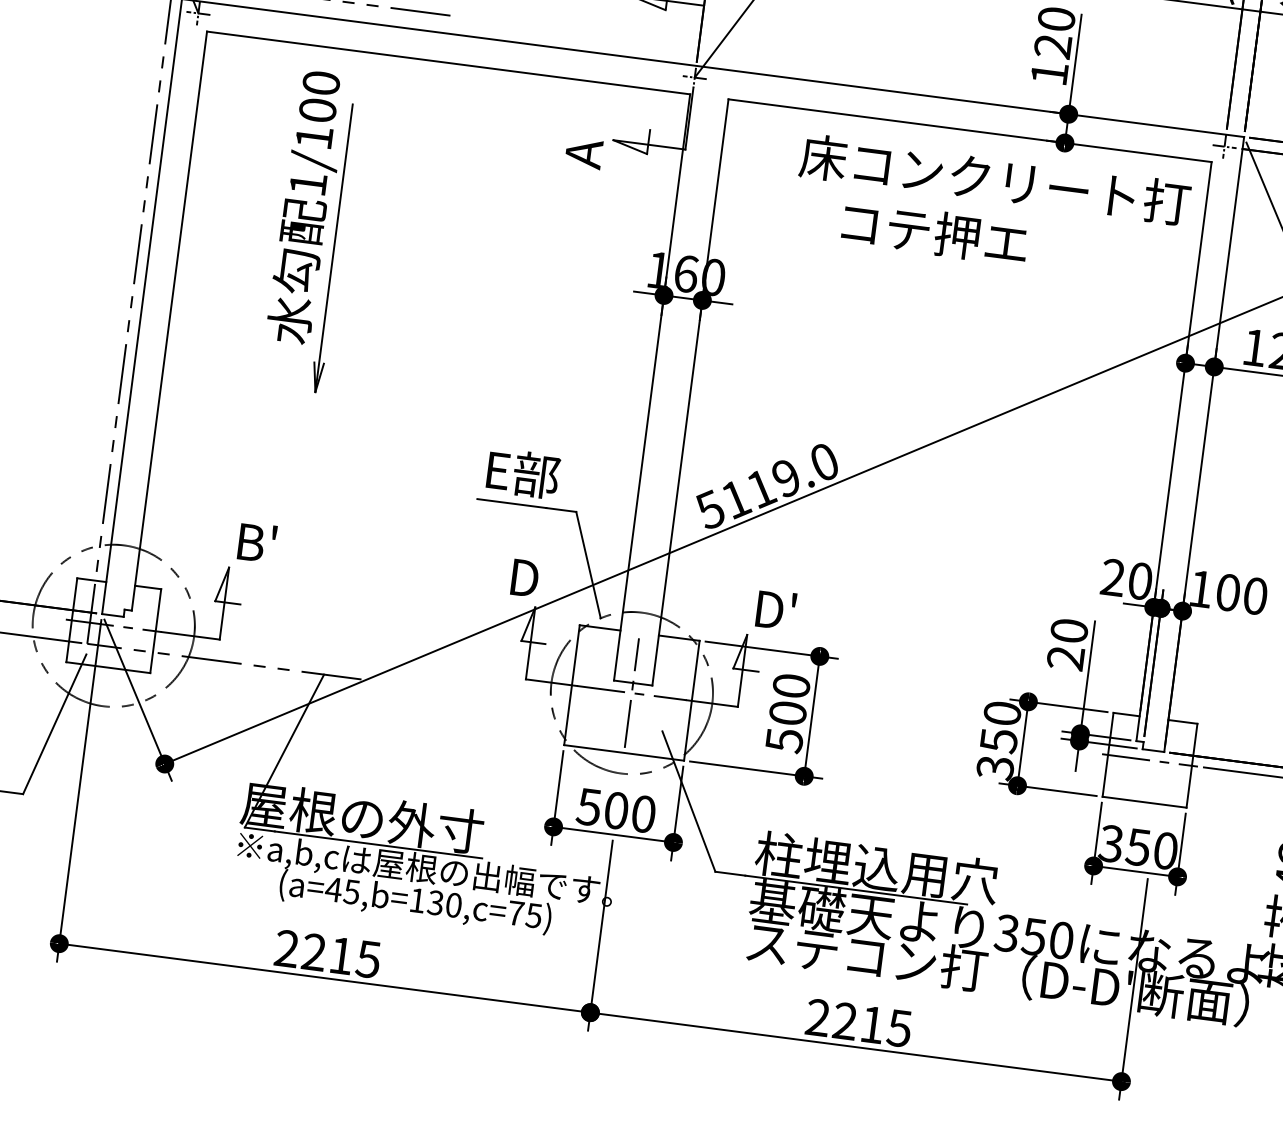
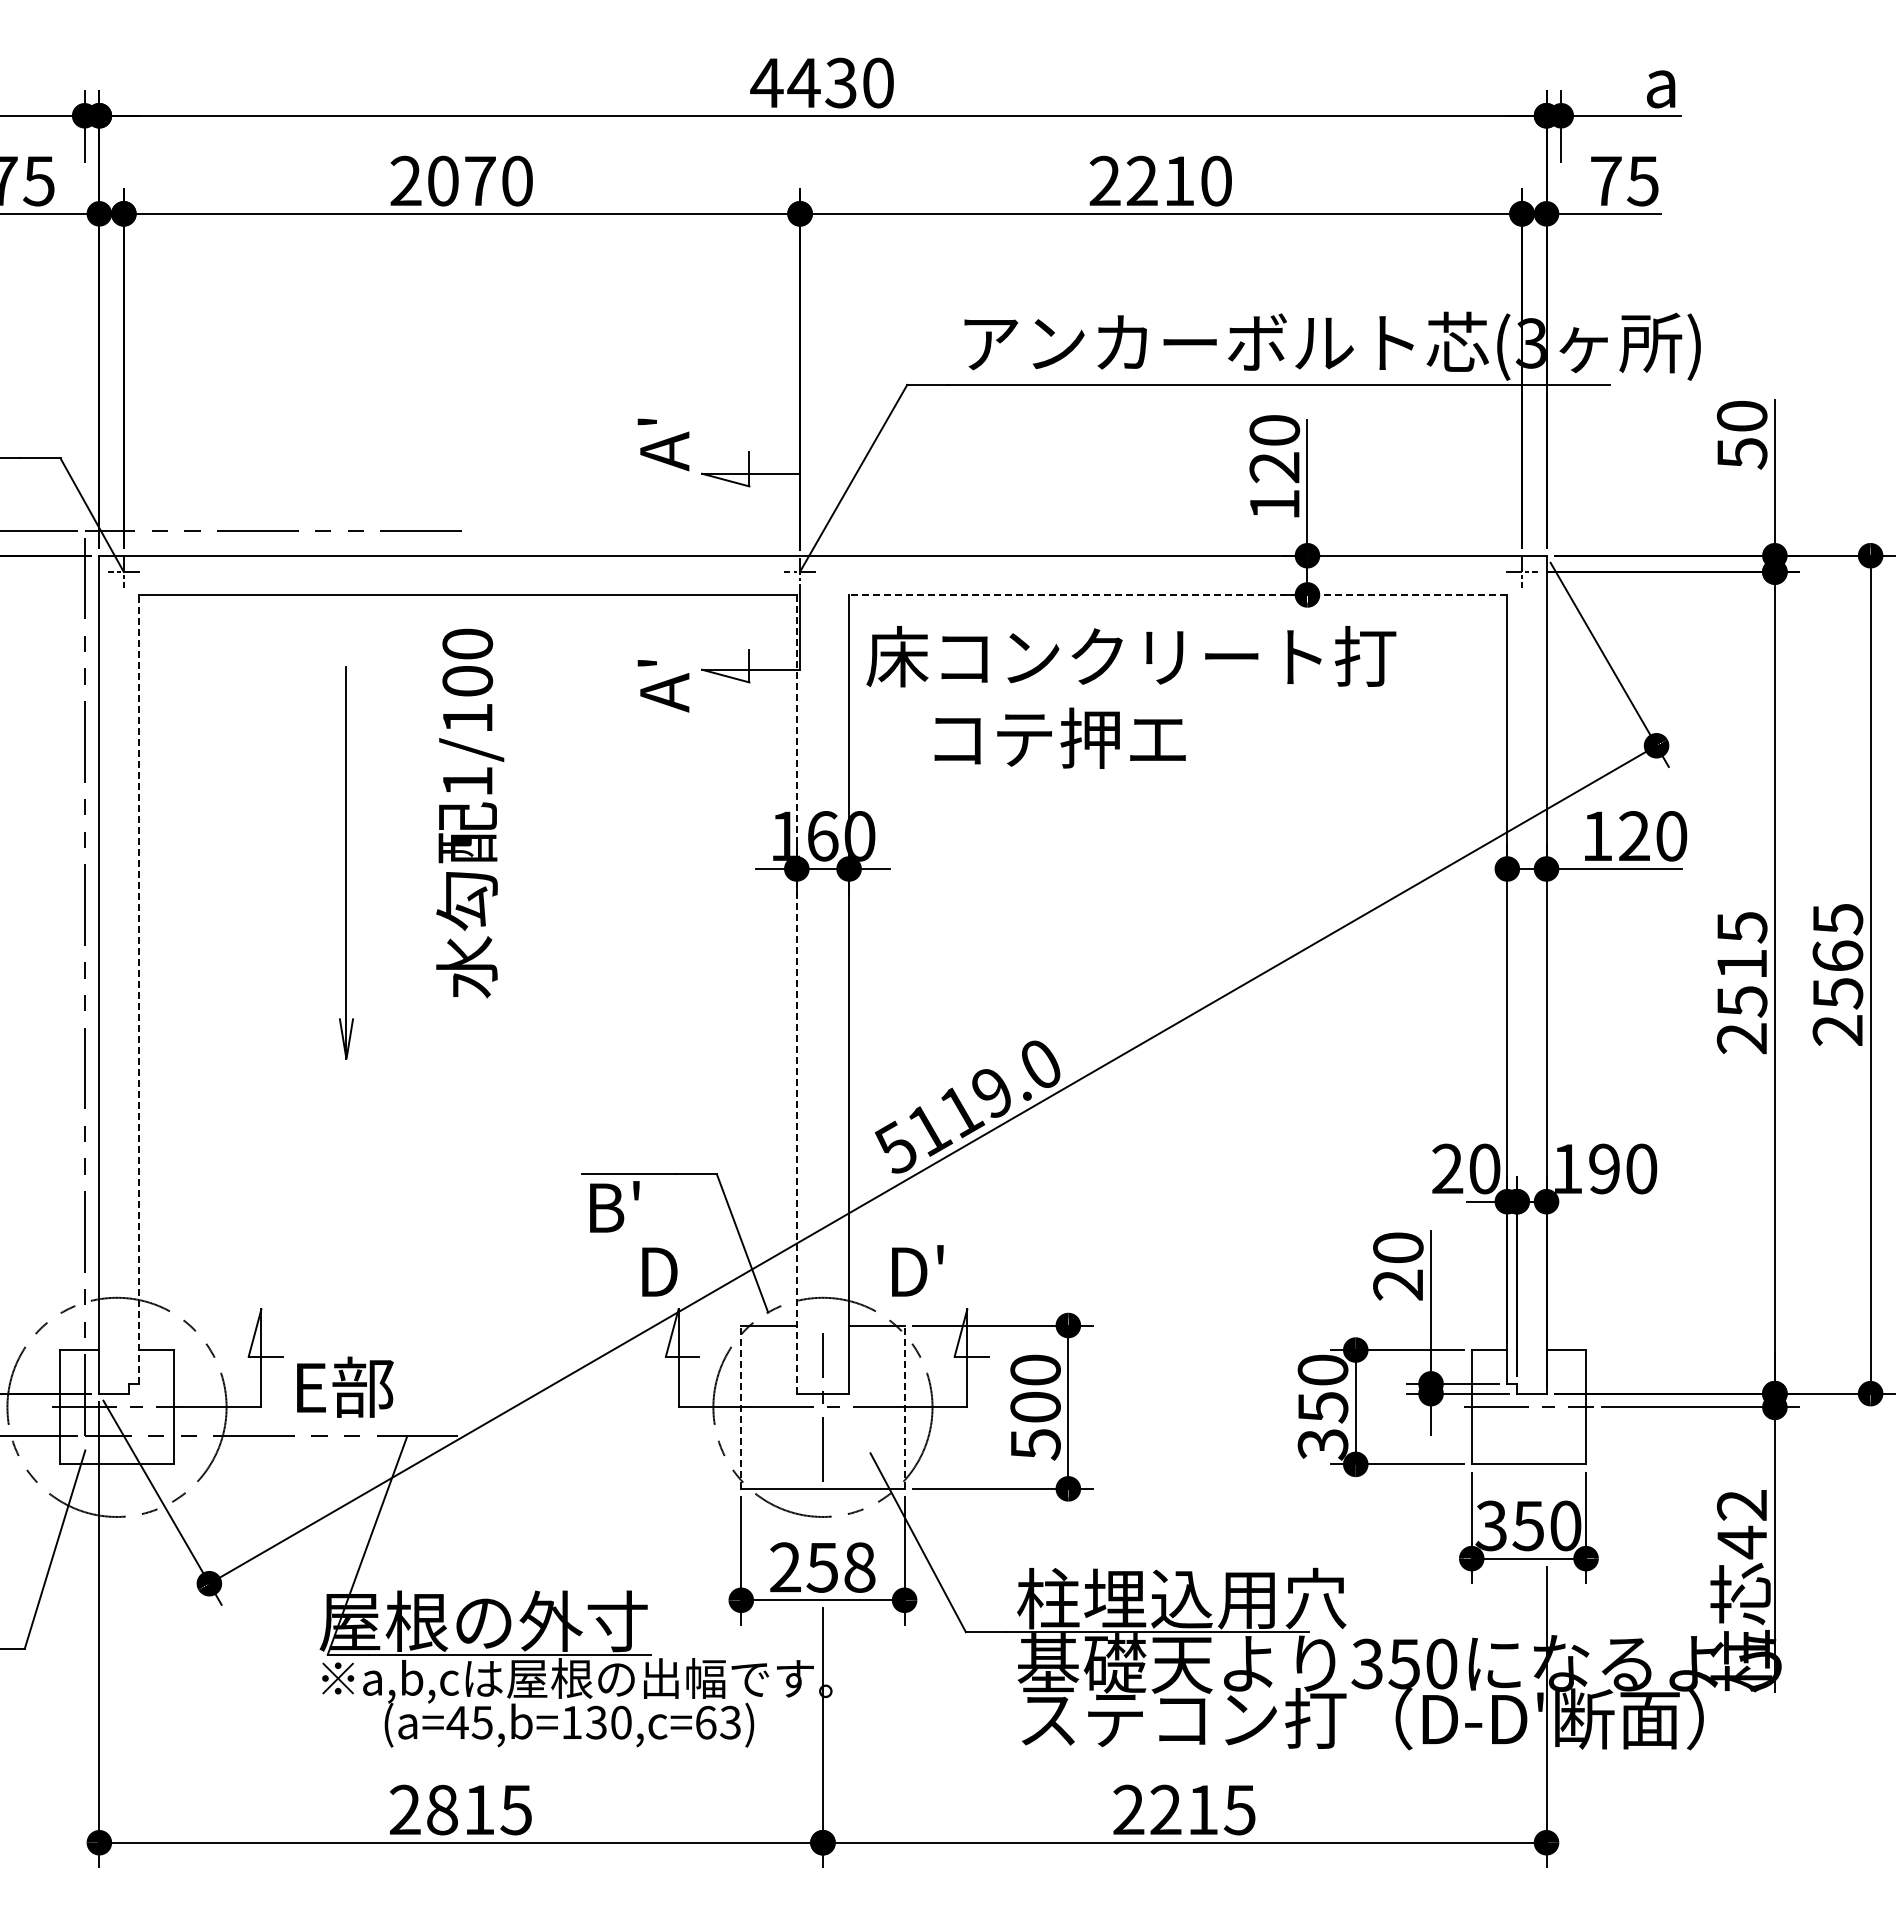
text: (573, 130) -> (646, 663), A -> A'
line: (969, 130) -> (1177, 594), solid -> dashed
text: (307, 207) -> (470, 813), moved
text: (991, 210) -> (1131, 697), moved
line: (169, 320) -> (138, 988), solid -> dashed
line: (651, 386) -> (796, 993), solid -> dashed
text: (523, 473) -> (345, 1386), moved
text: (257, 542) -> (614, 1206), moved
text: (1228, 592) -> (1604, 1168), 100 -> 190
text: (775, 609) -> (917, 1270), moved
line: (572, 685) -> (741, 1407), solid -> dashed
line: (691, 700) -> (904, 1407), solid -> dashed
text: (616, 810) -> (822, 1567), 500 -> 258
text: (525, 914) -> (718, 1722), (a=45,b=130,c=75) -> (a=45,b=130,c=63)
text: (314, 951) -> (442, 1809), 2215 -> 2815

